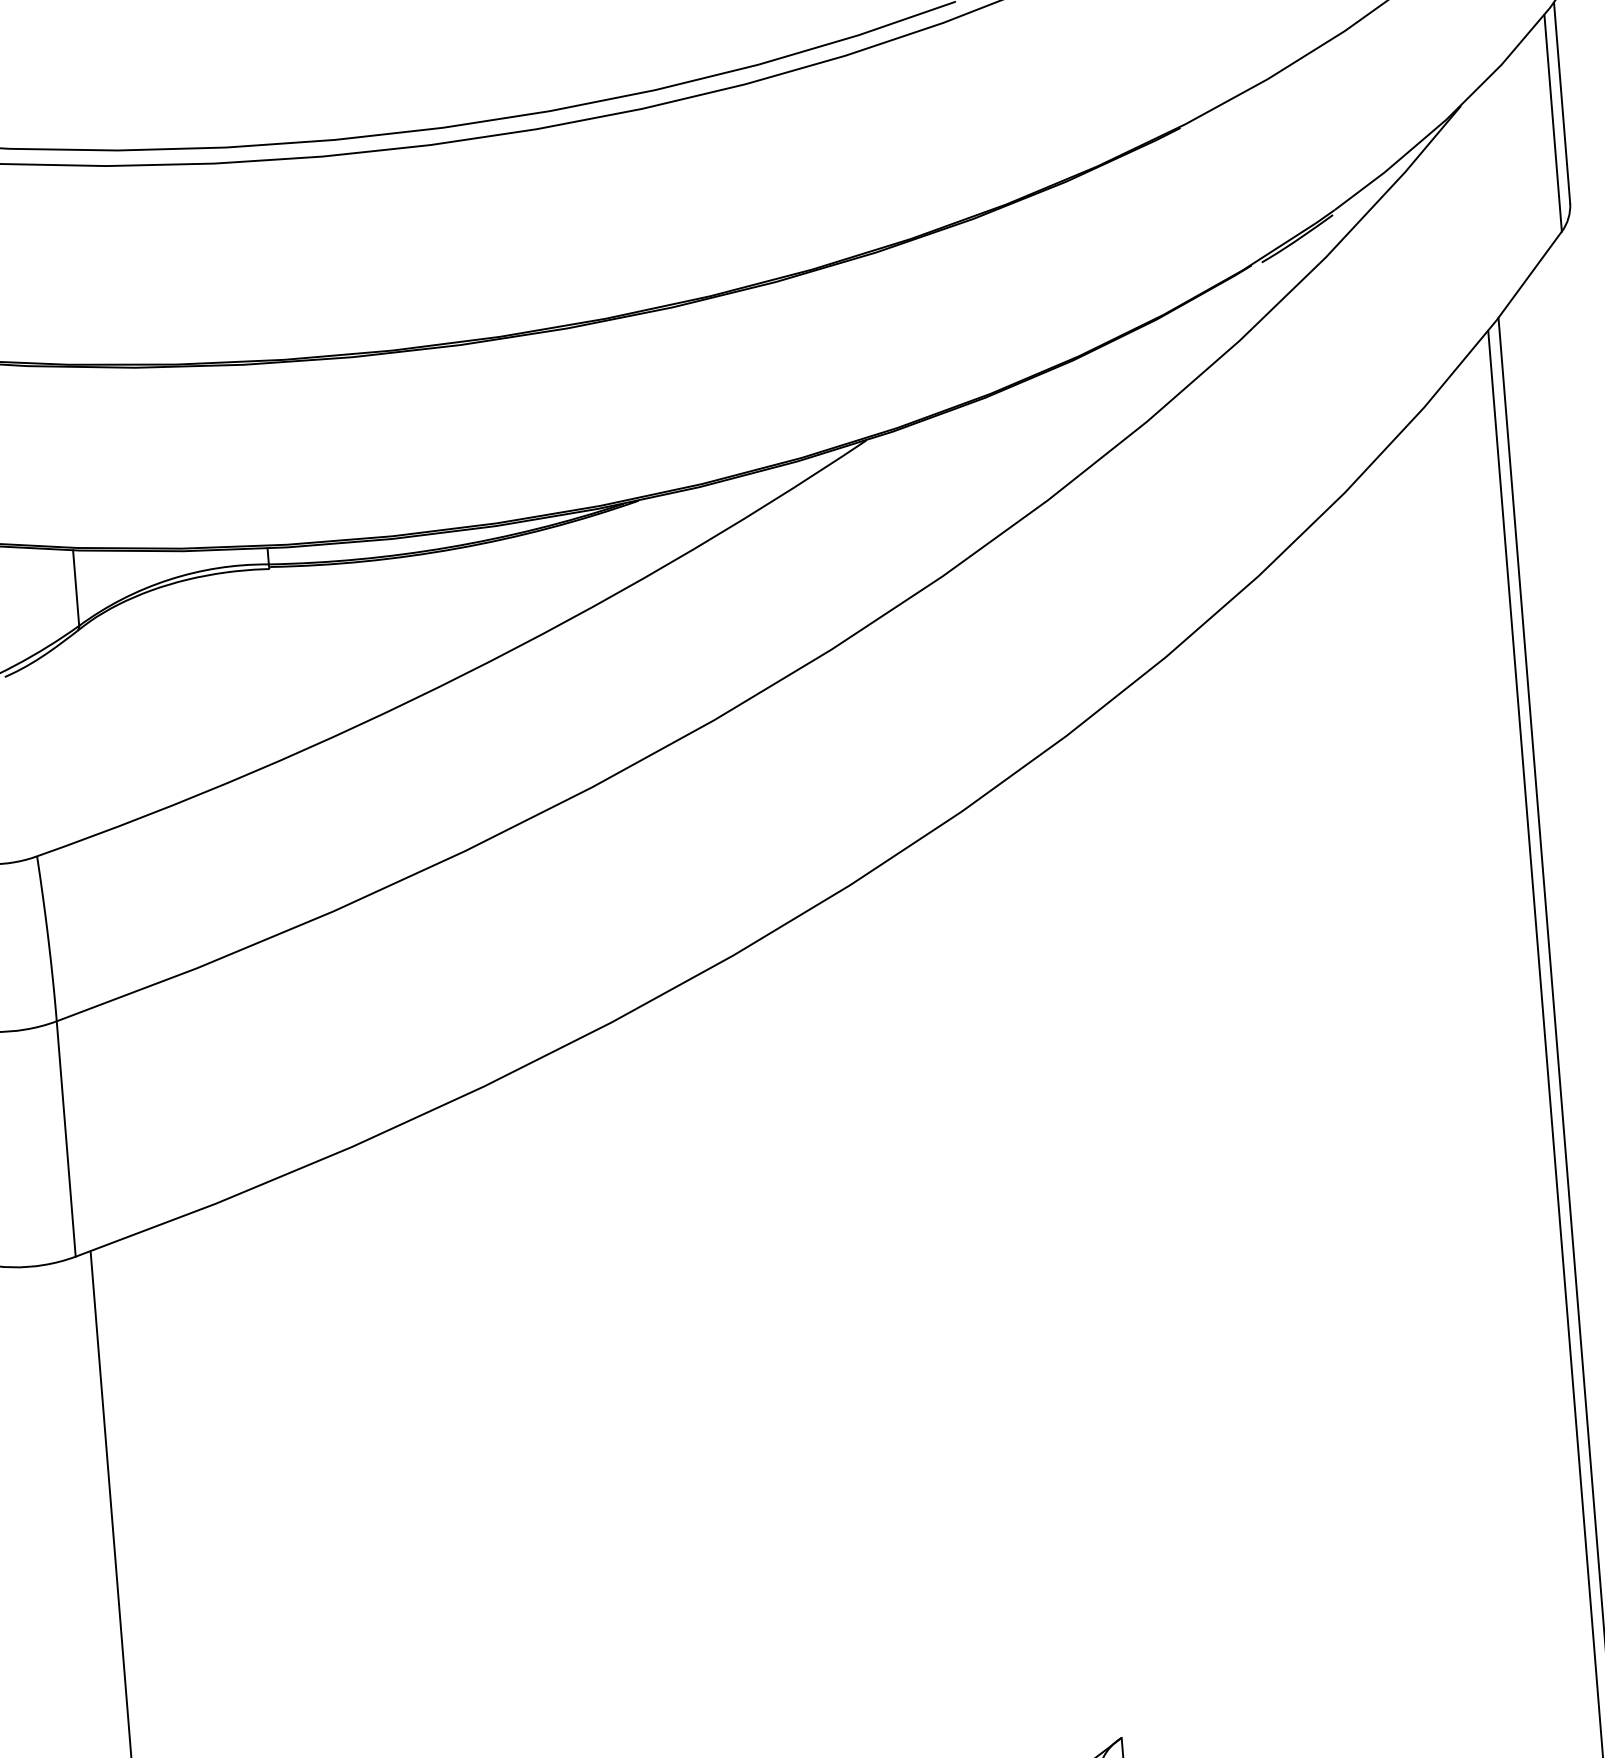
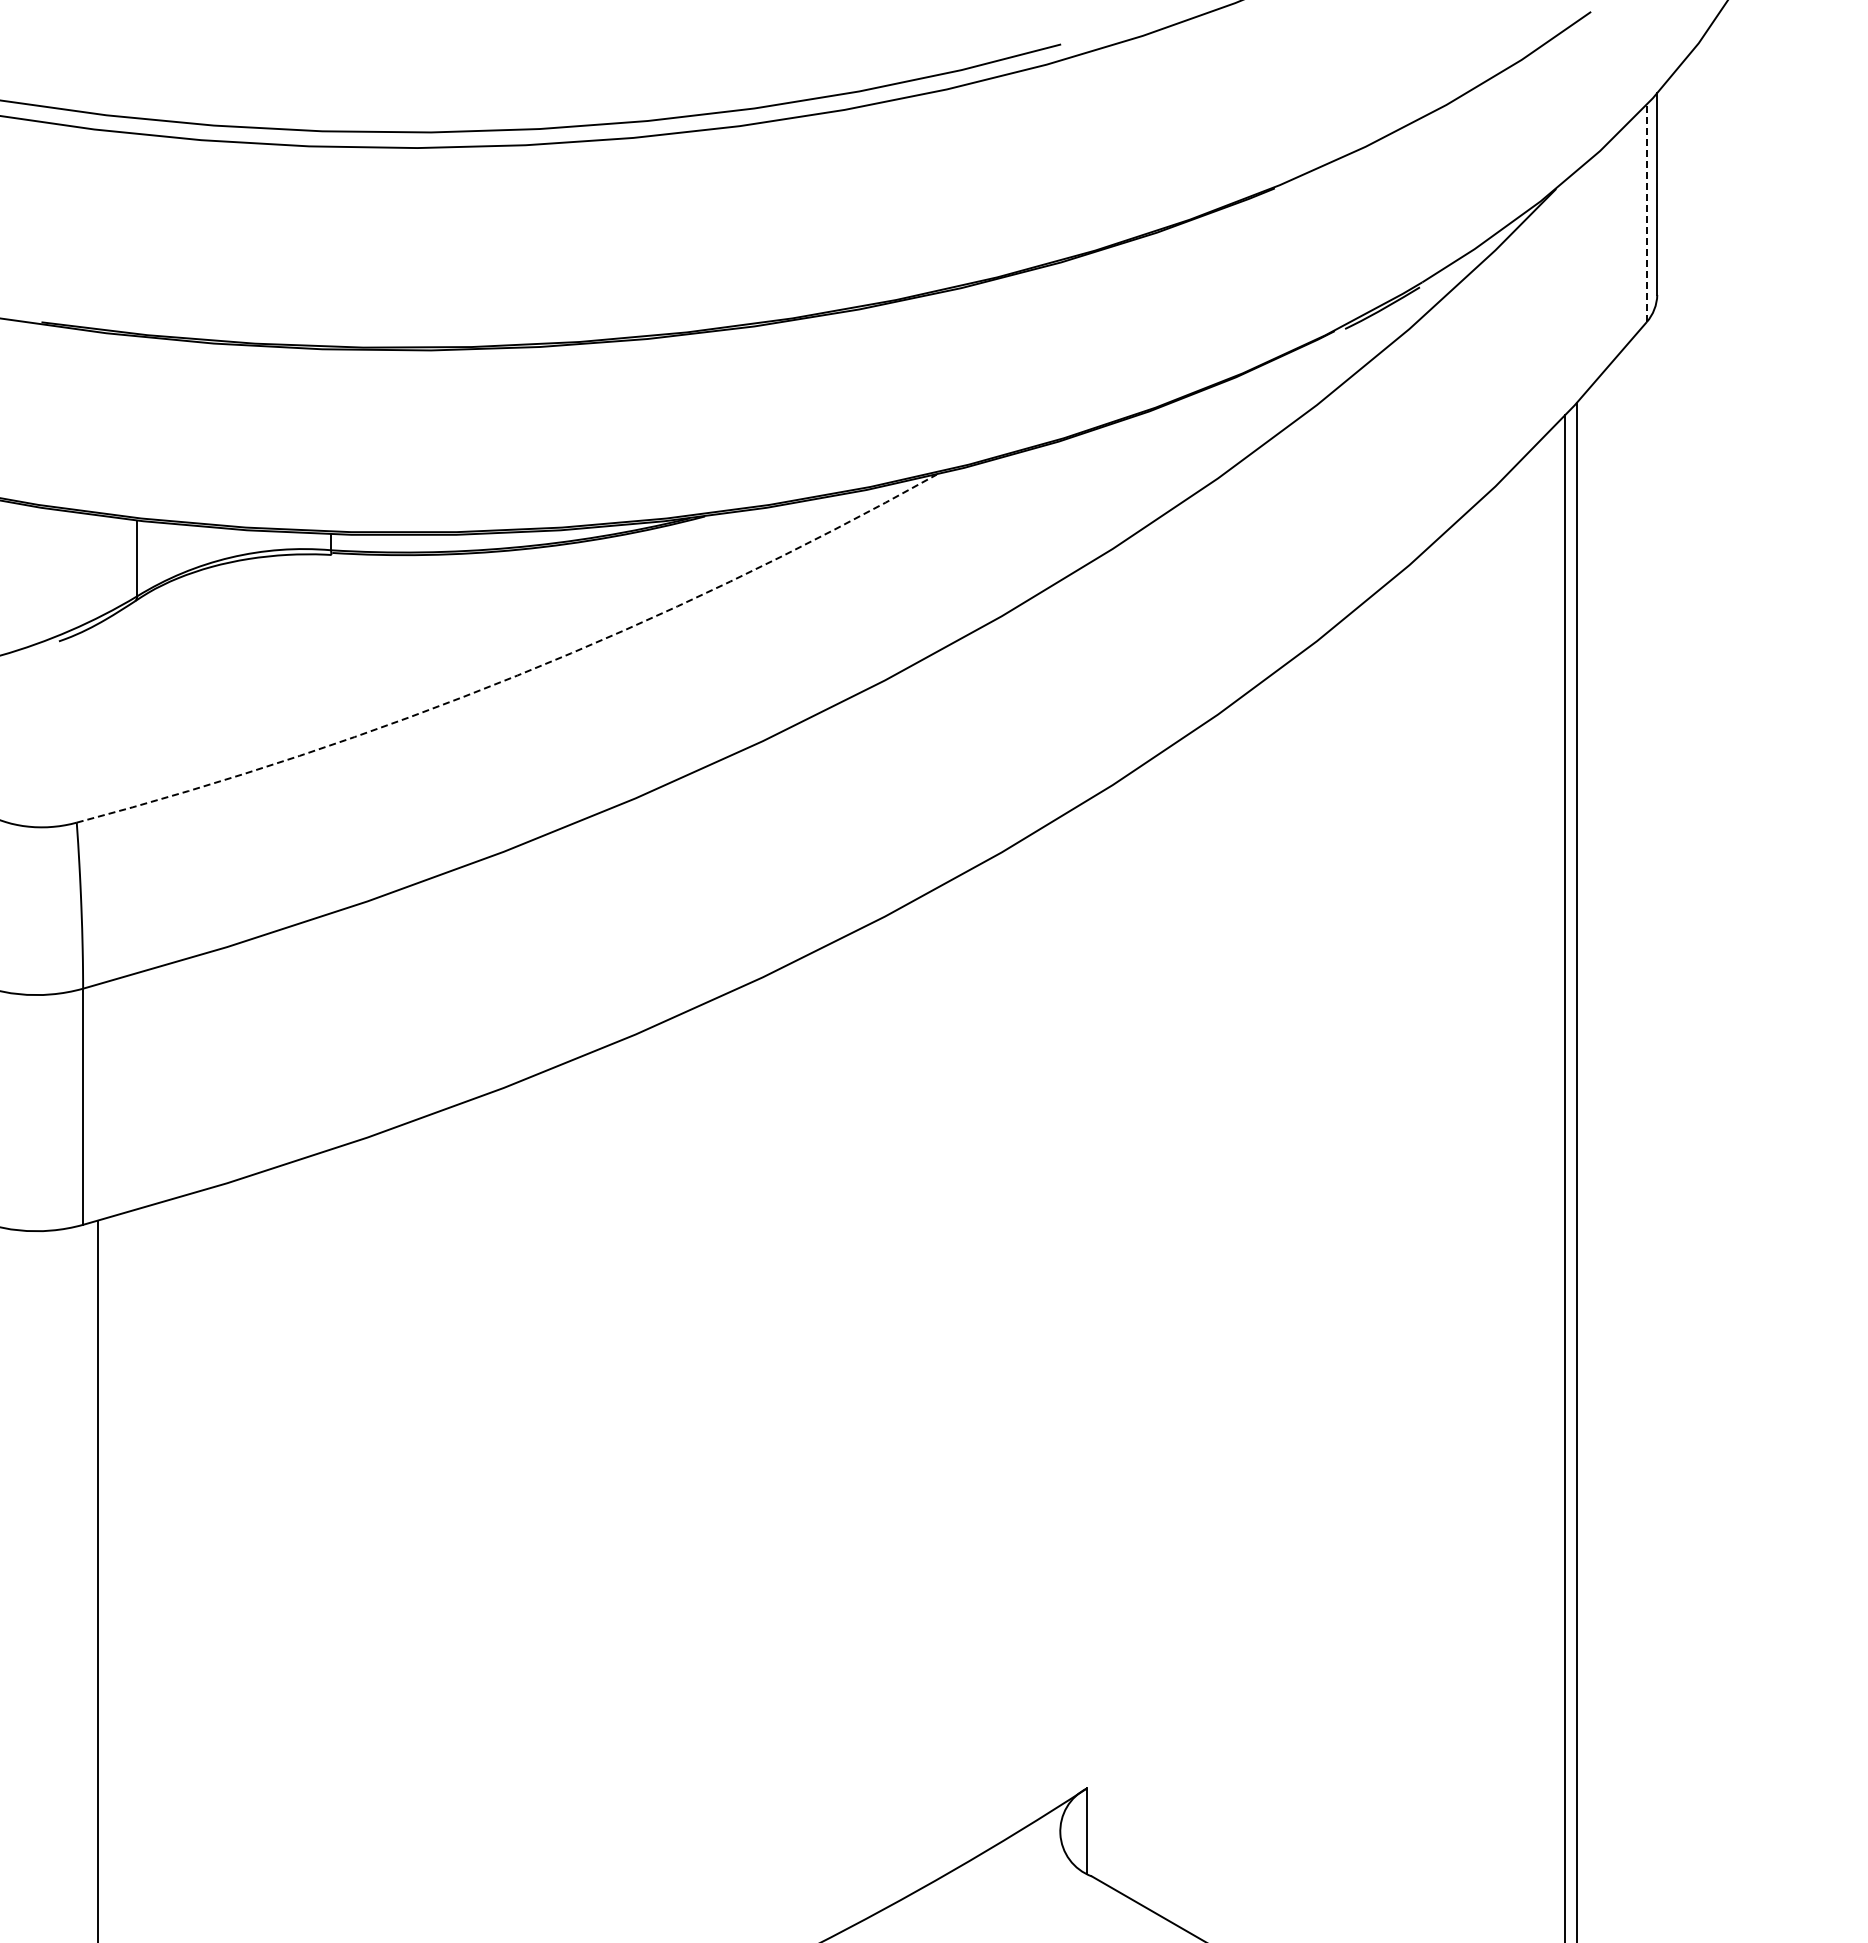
line: (1552, 123) -> (1646, 213), solid -> dashed
arc: (464, 674) -> (517, 675), solid -> dashed

